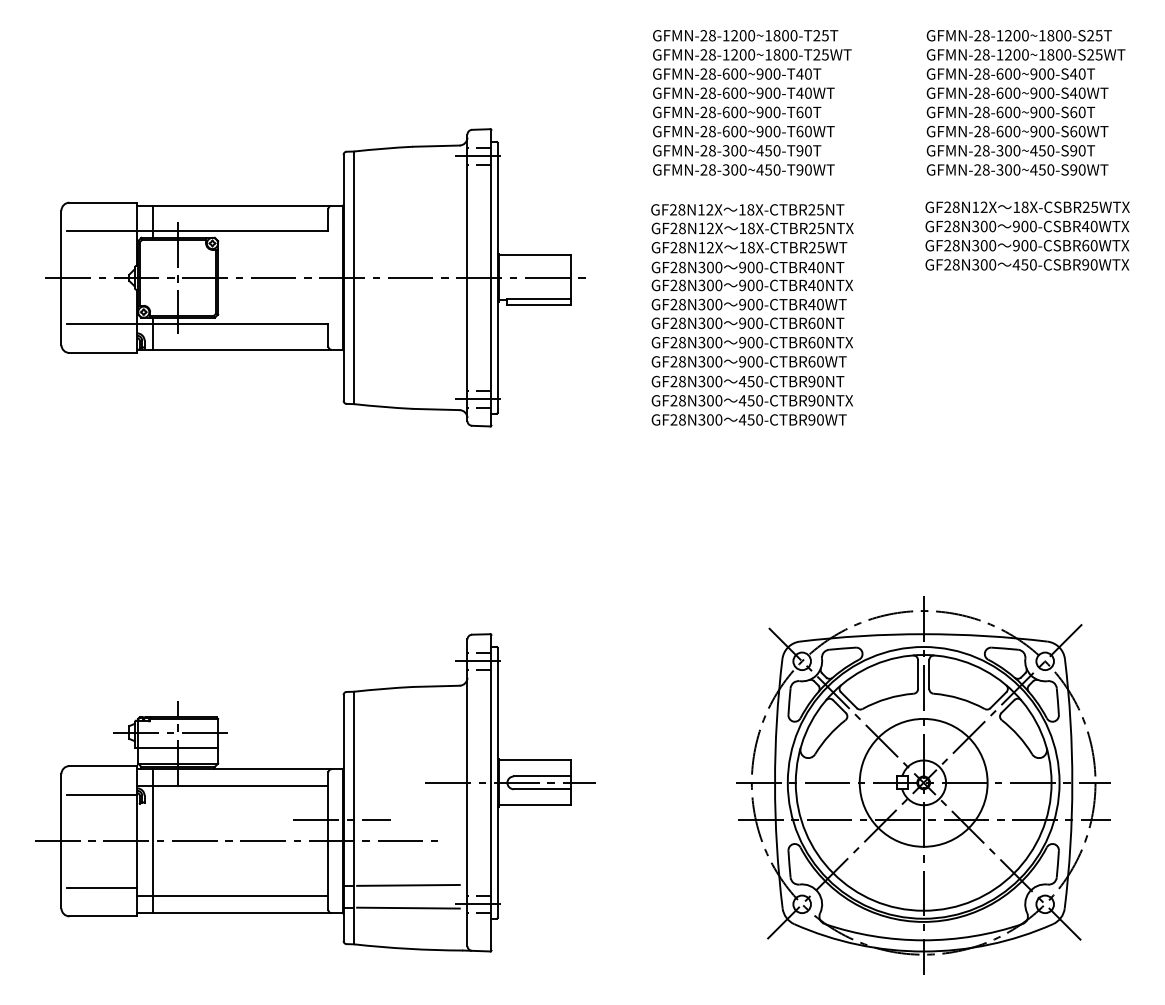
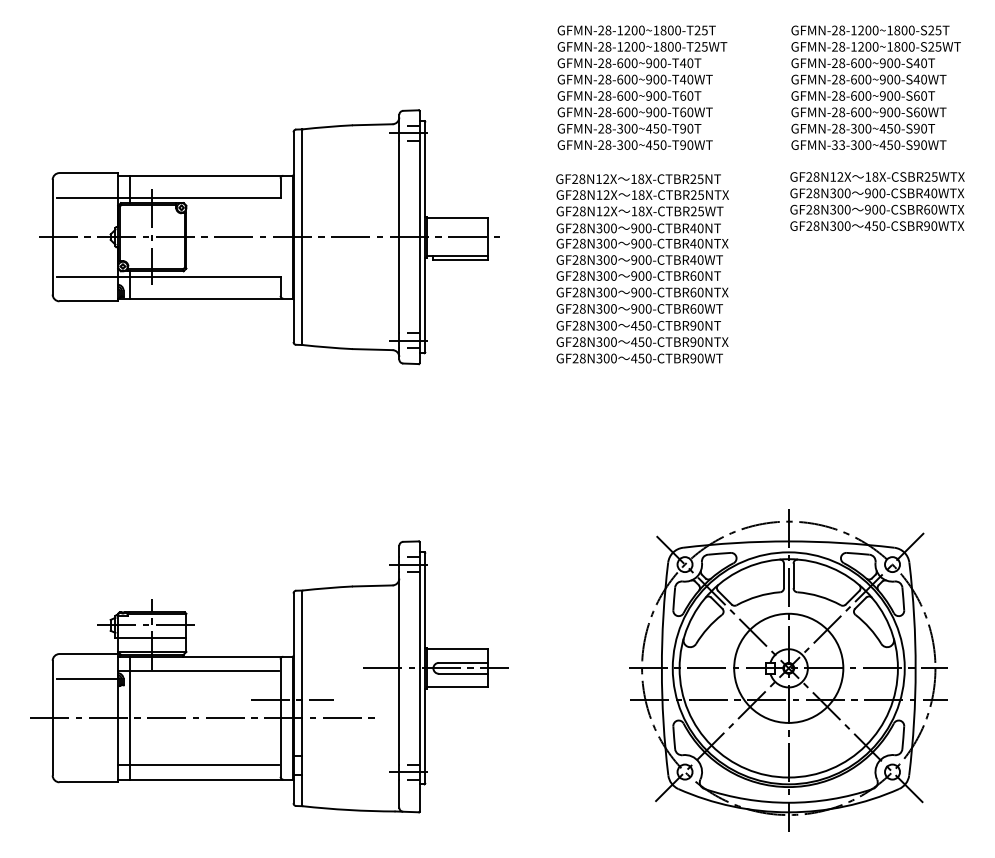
text: (981, 169) -> (838, 144), GFMN-28-300~450-S90WT -> GFMN-33-300~450-S90WT
line: (408, 884) -> (348, 755), removed
line: (102, 887) -> (87, 757), removed
line: (408, 907) -> (348, 774), removed

